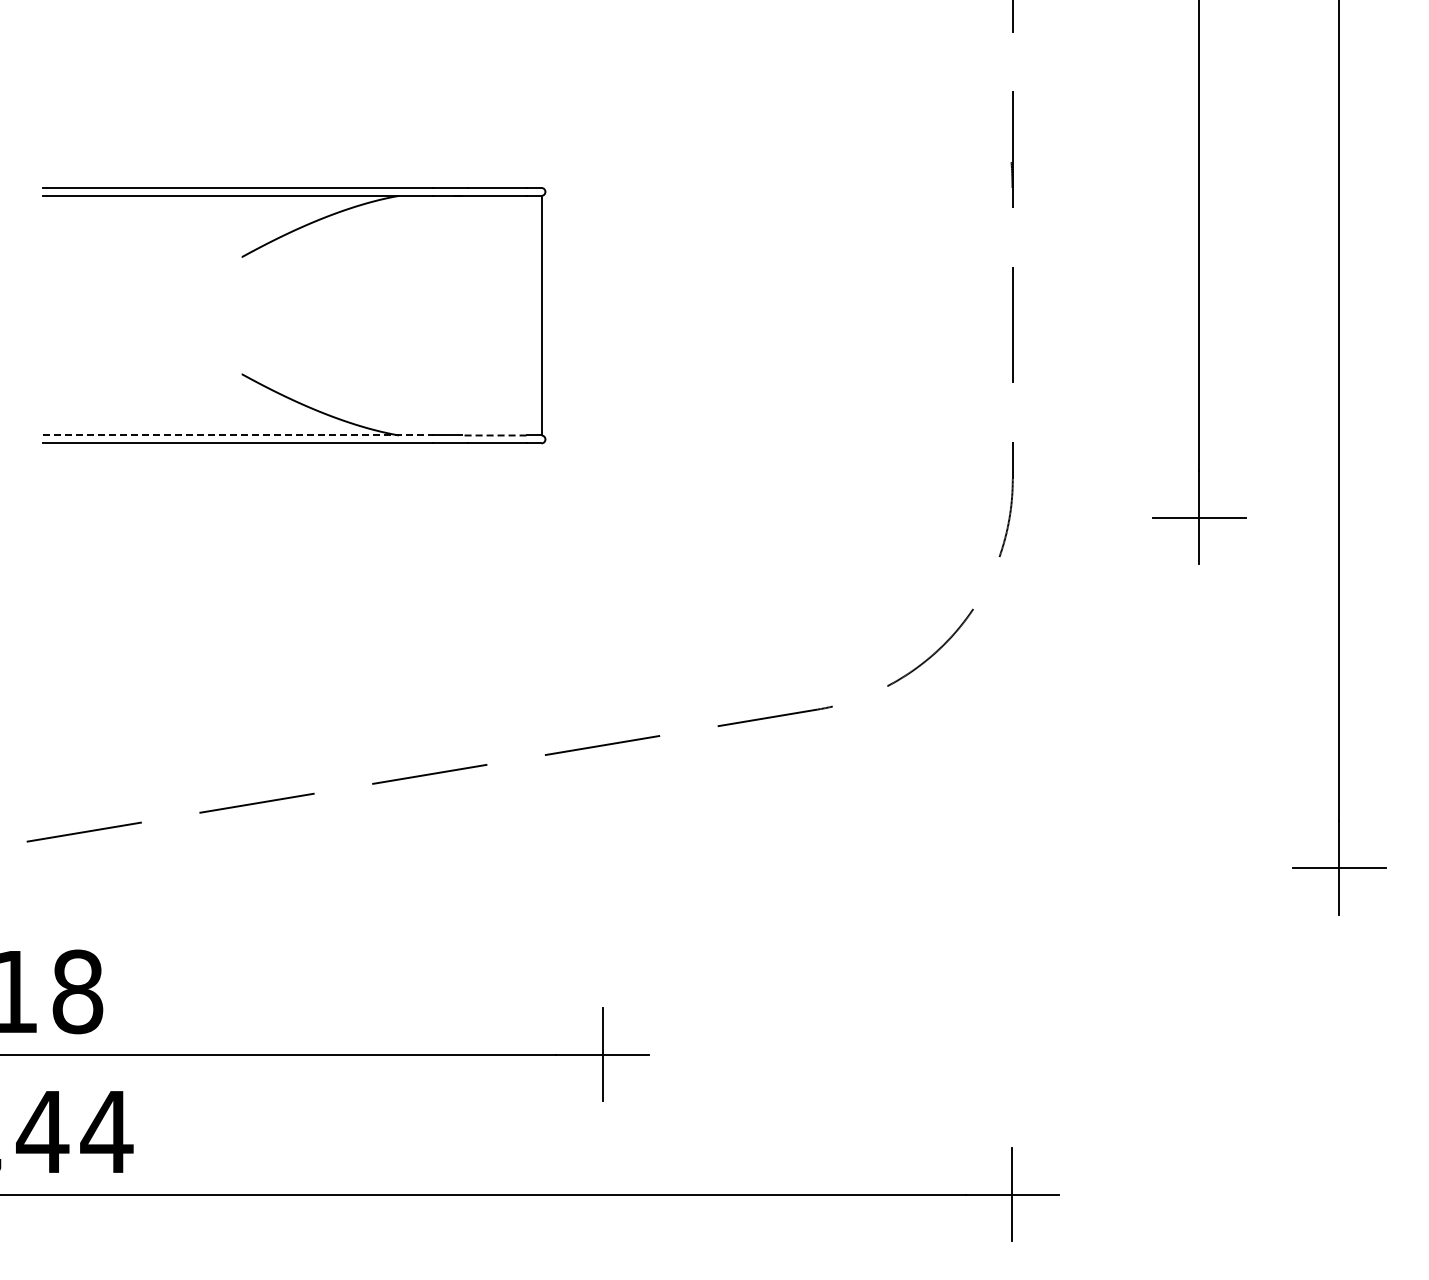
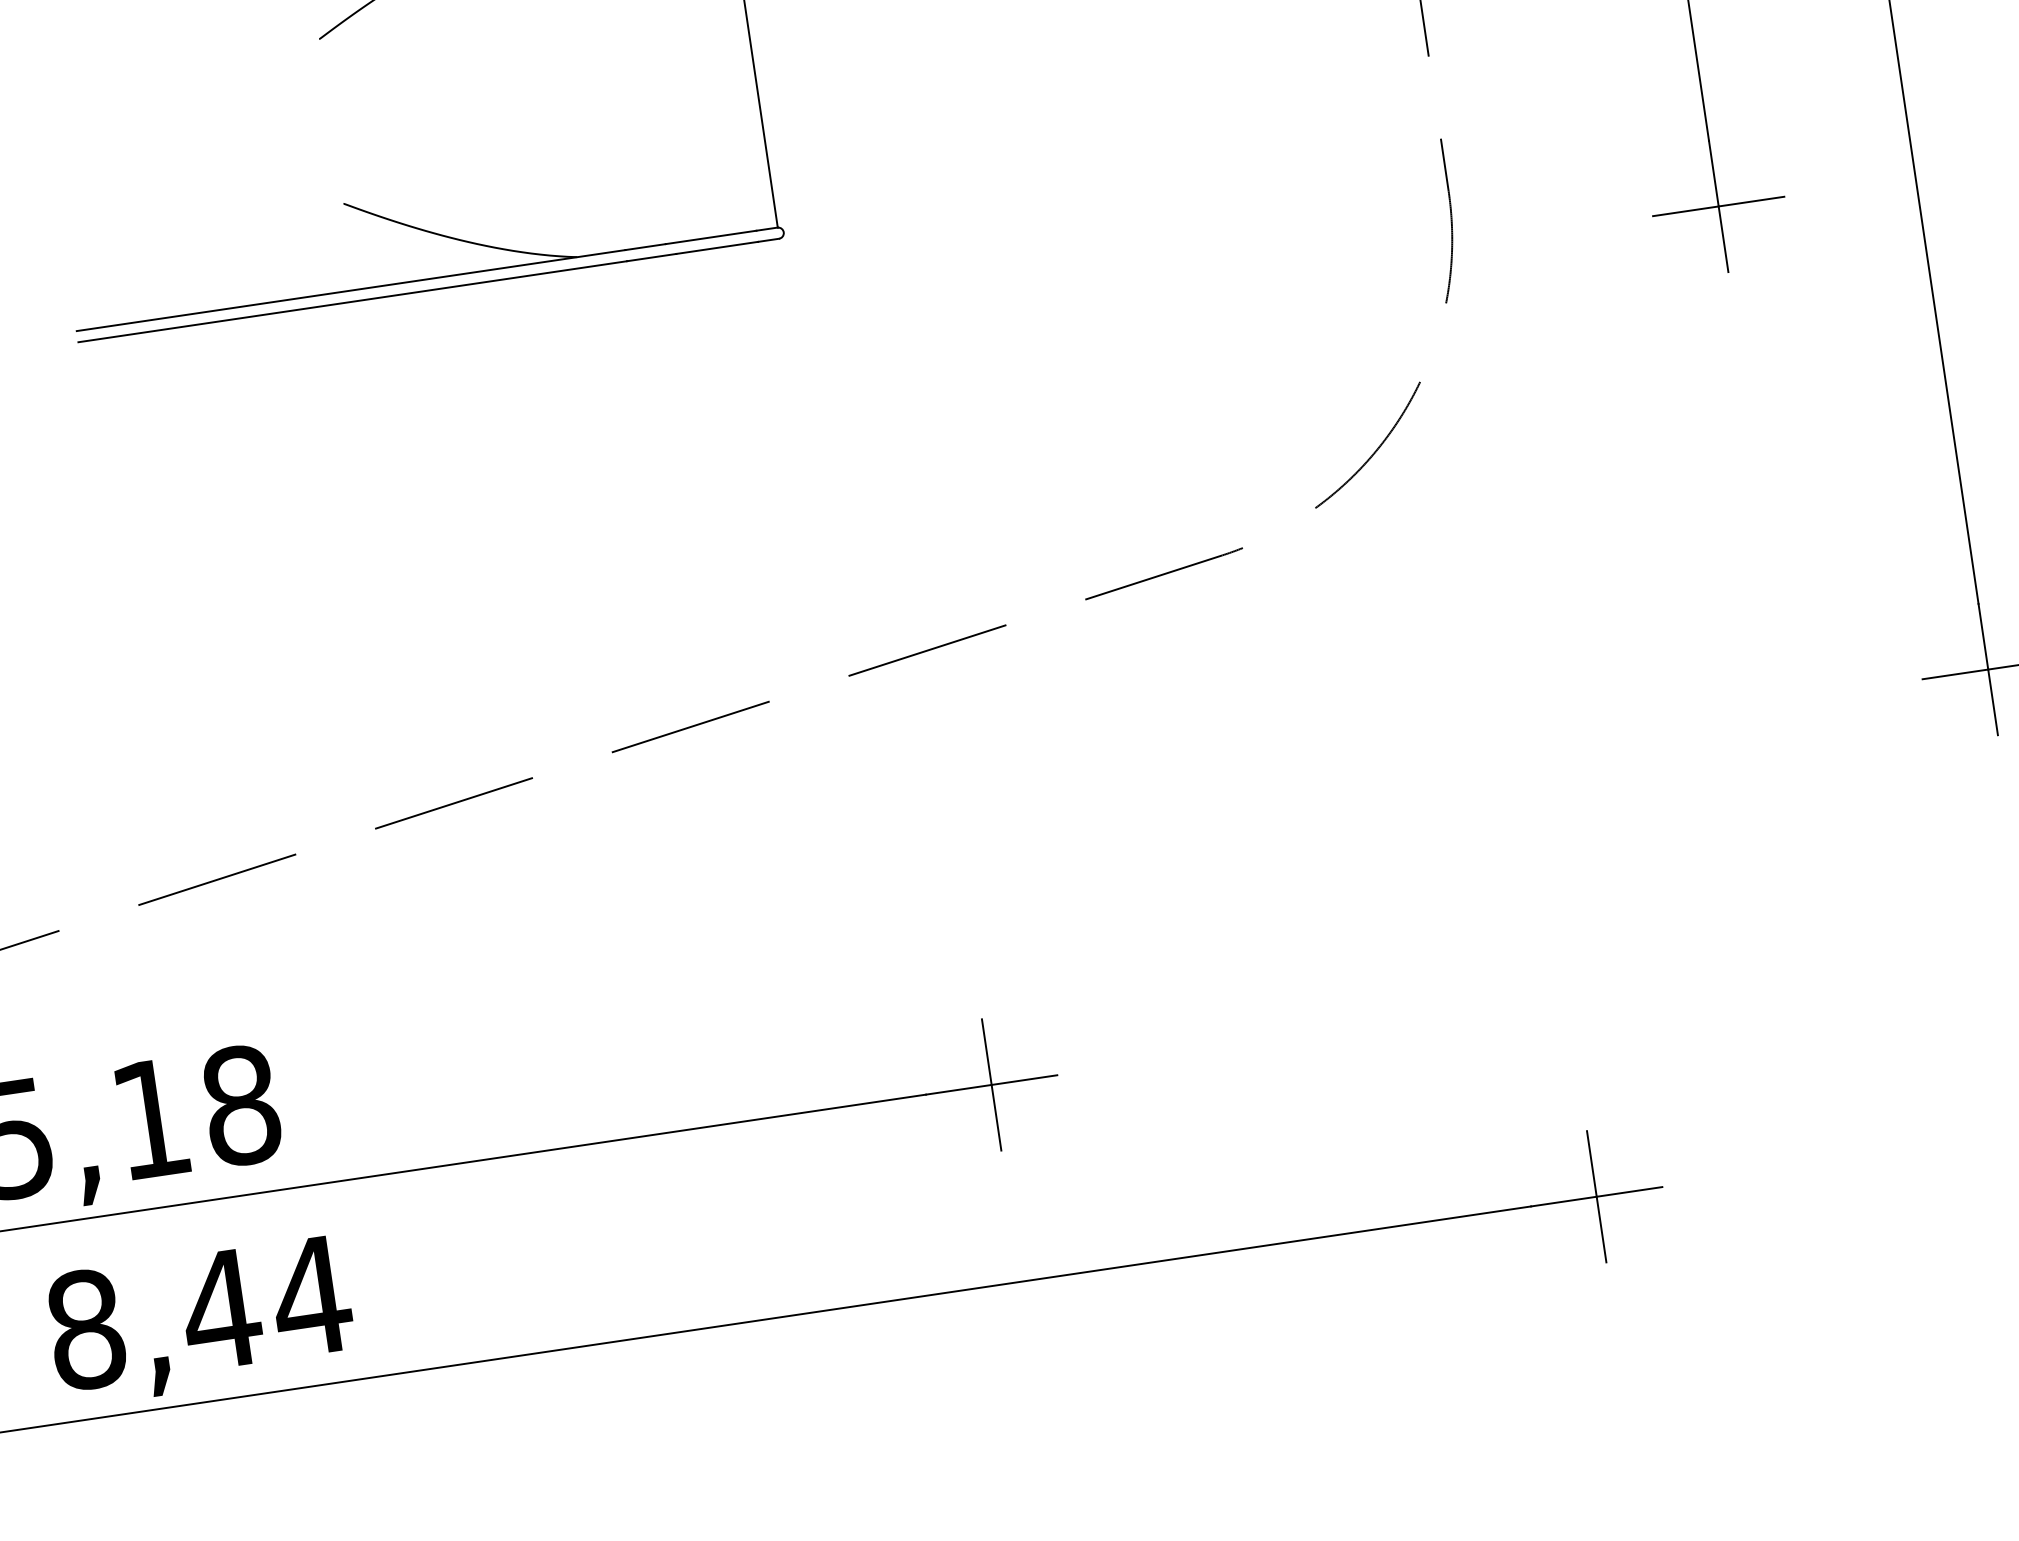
line: (238, 435) -> (351, 290), dashed -> solid
line: (493, 435) -> (709, 237), dashed -> solid

